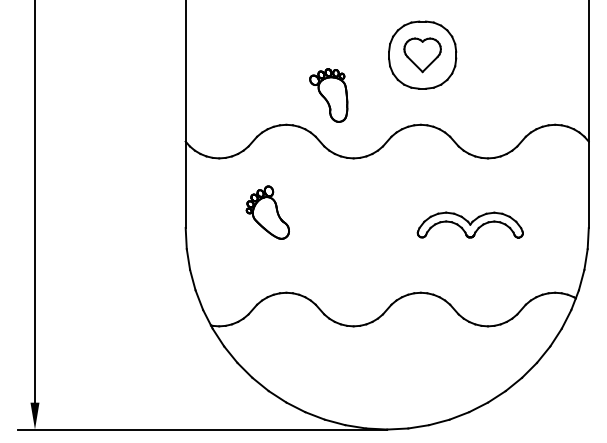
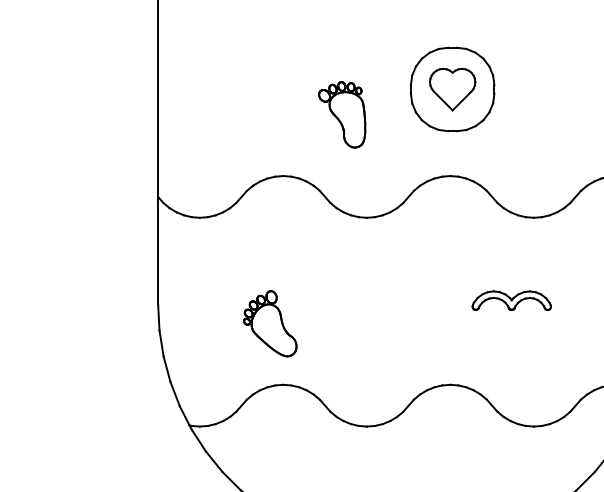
part: (328, 95) -> (341, 114), moved
part: (267, 212) -> (269, 323), moved
part: (469, 224) -> (510, 299), size x0.6

